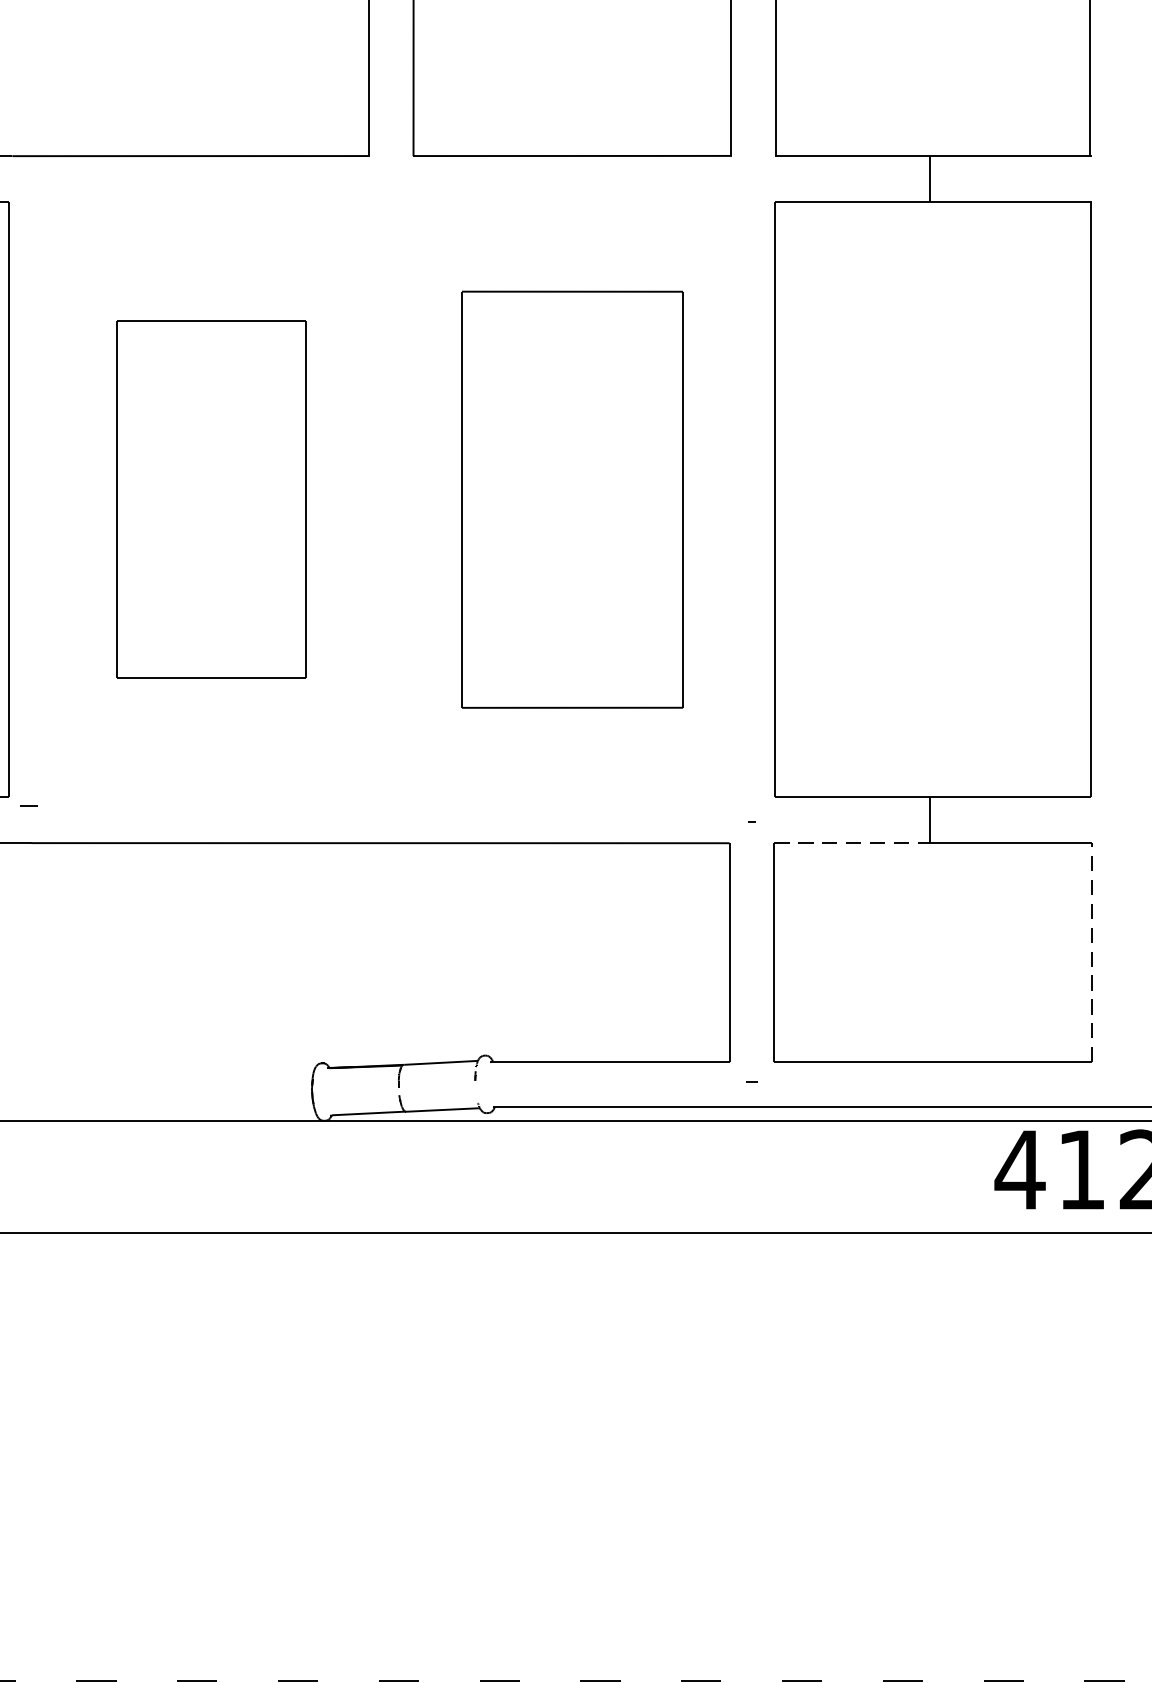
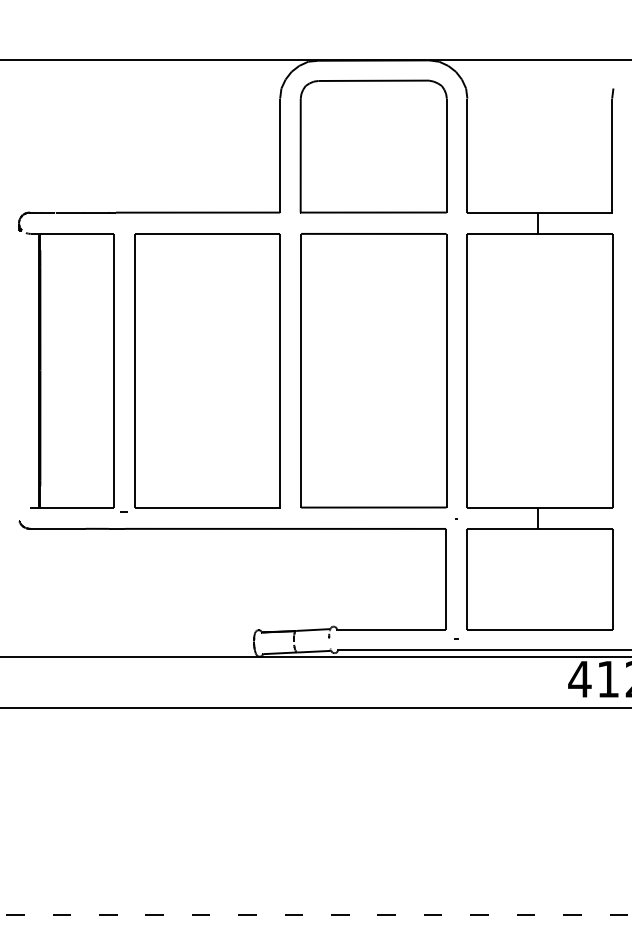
part: (211, 499) -> (207, 370), size x1.67
part: (571, 499) -> (373, 370), size x1.43
line: (851, 842) -> (502, 528), dashed -> solid
line: (1090, 950) -> (612, 578), dashed -> solid

